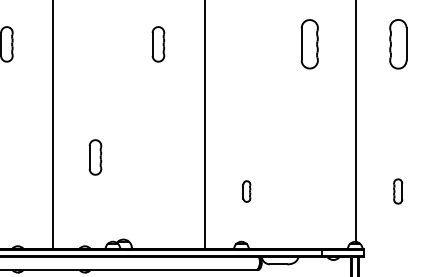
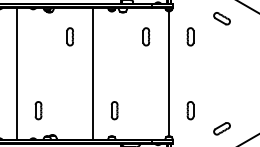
part: (310, 43) -> (146, 36), size x0.71
part: (397, 43) -> (190, 36), size x0.71
part: (95, 157) -> (38, 110), moved
part: (246, 190) -> (114, 110), size x1.67
part: (397, 190) -> (190, 110), size x1.43

